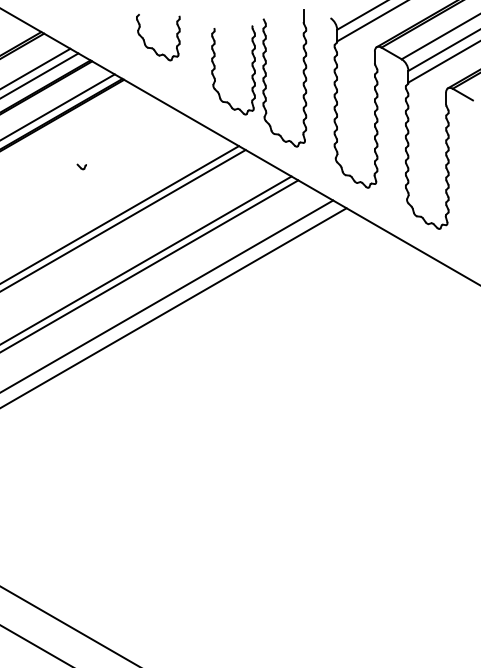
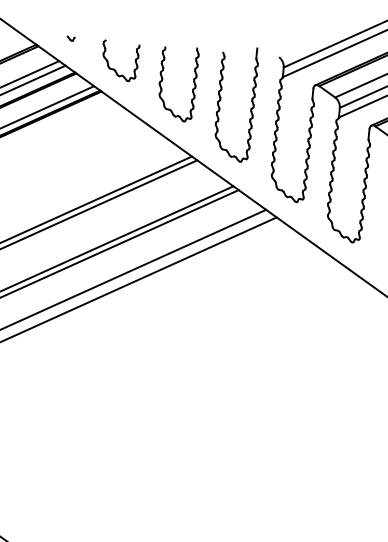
part: (152, 47) -> (114, 68), moved
part: (215, 69) -> (162, 81), moved
part: (81, 166) -> (70, 38), moved

